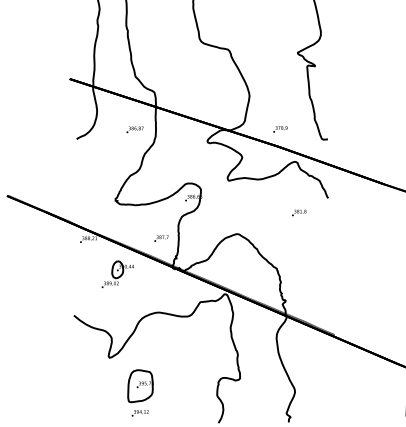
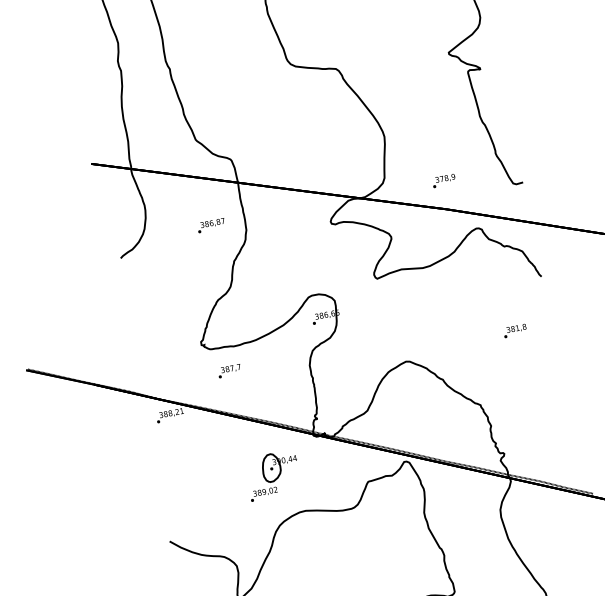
text: (299, 212) -> (515, 330), moved
text: (161, 238) -> (229, 370), moved
part: (117, 274) -> (272, 475), moved

